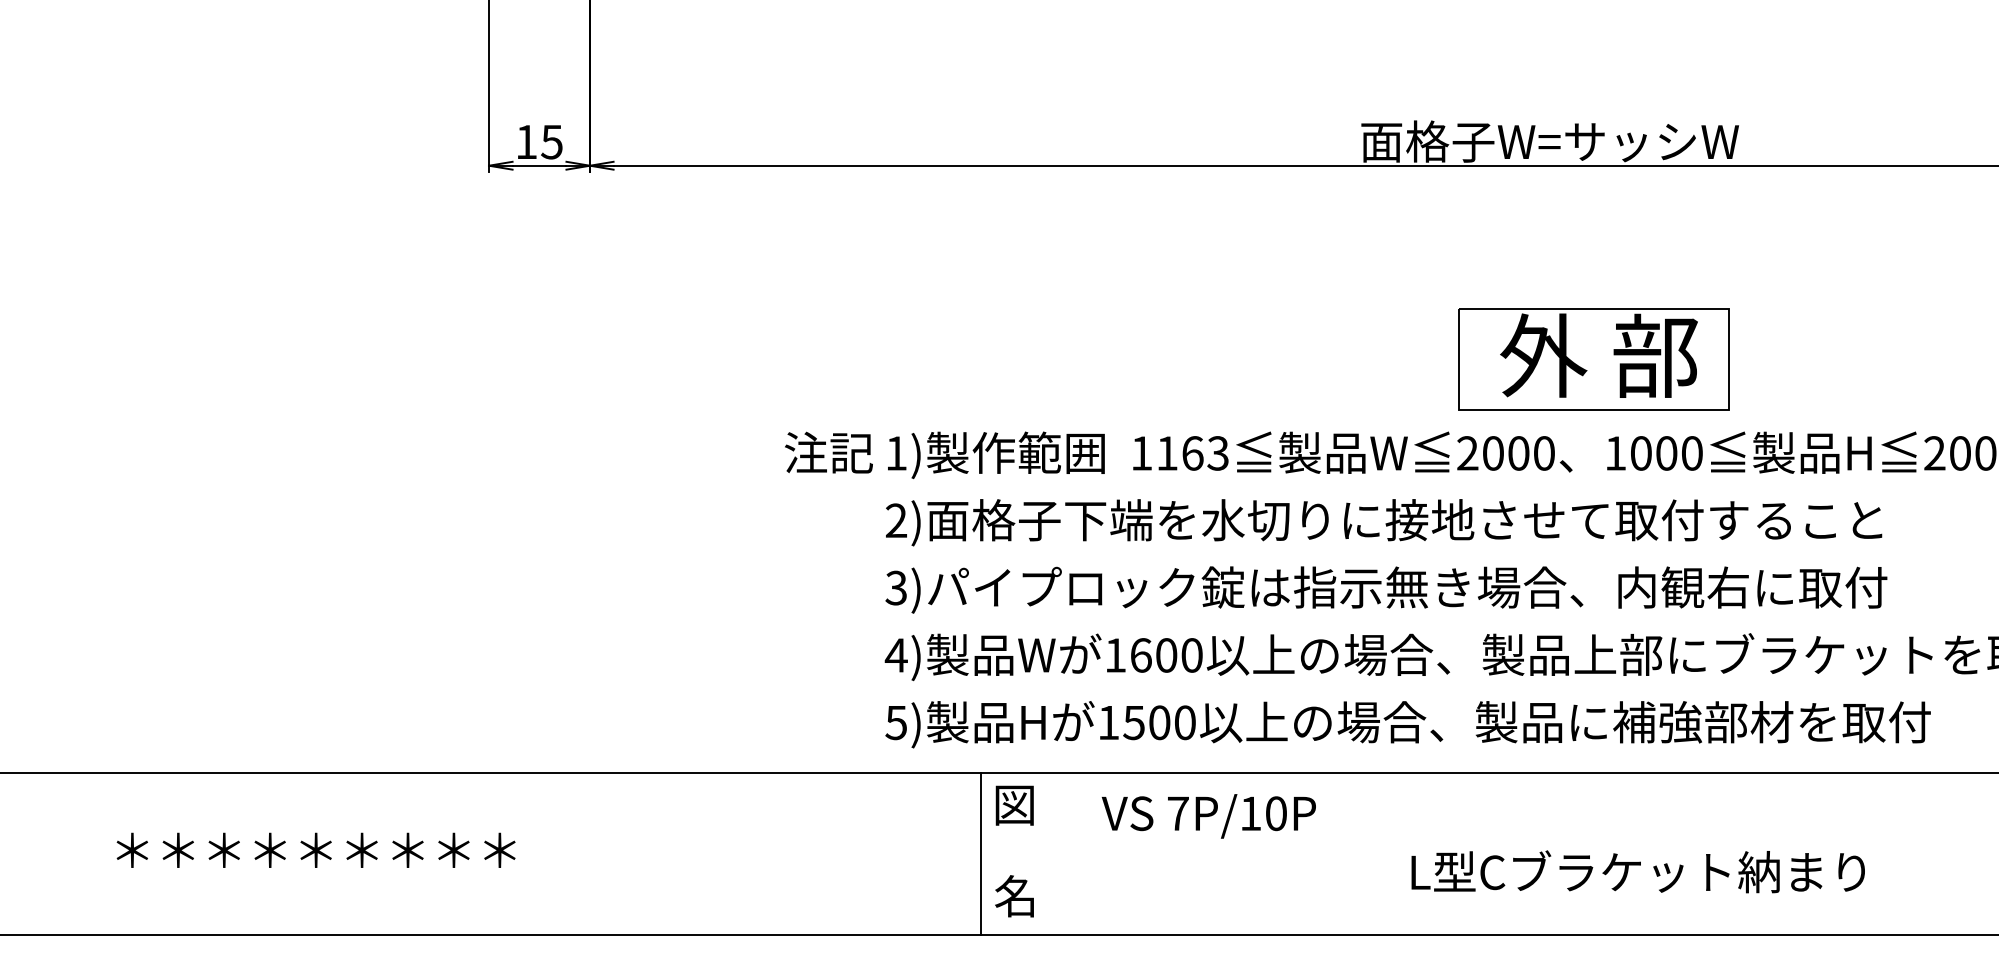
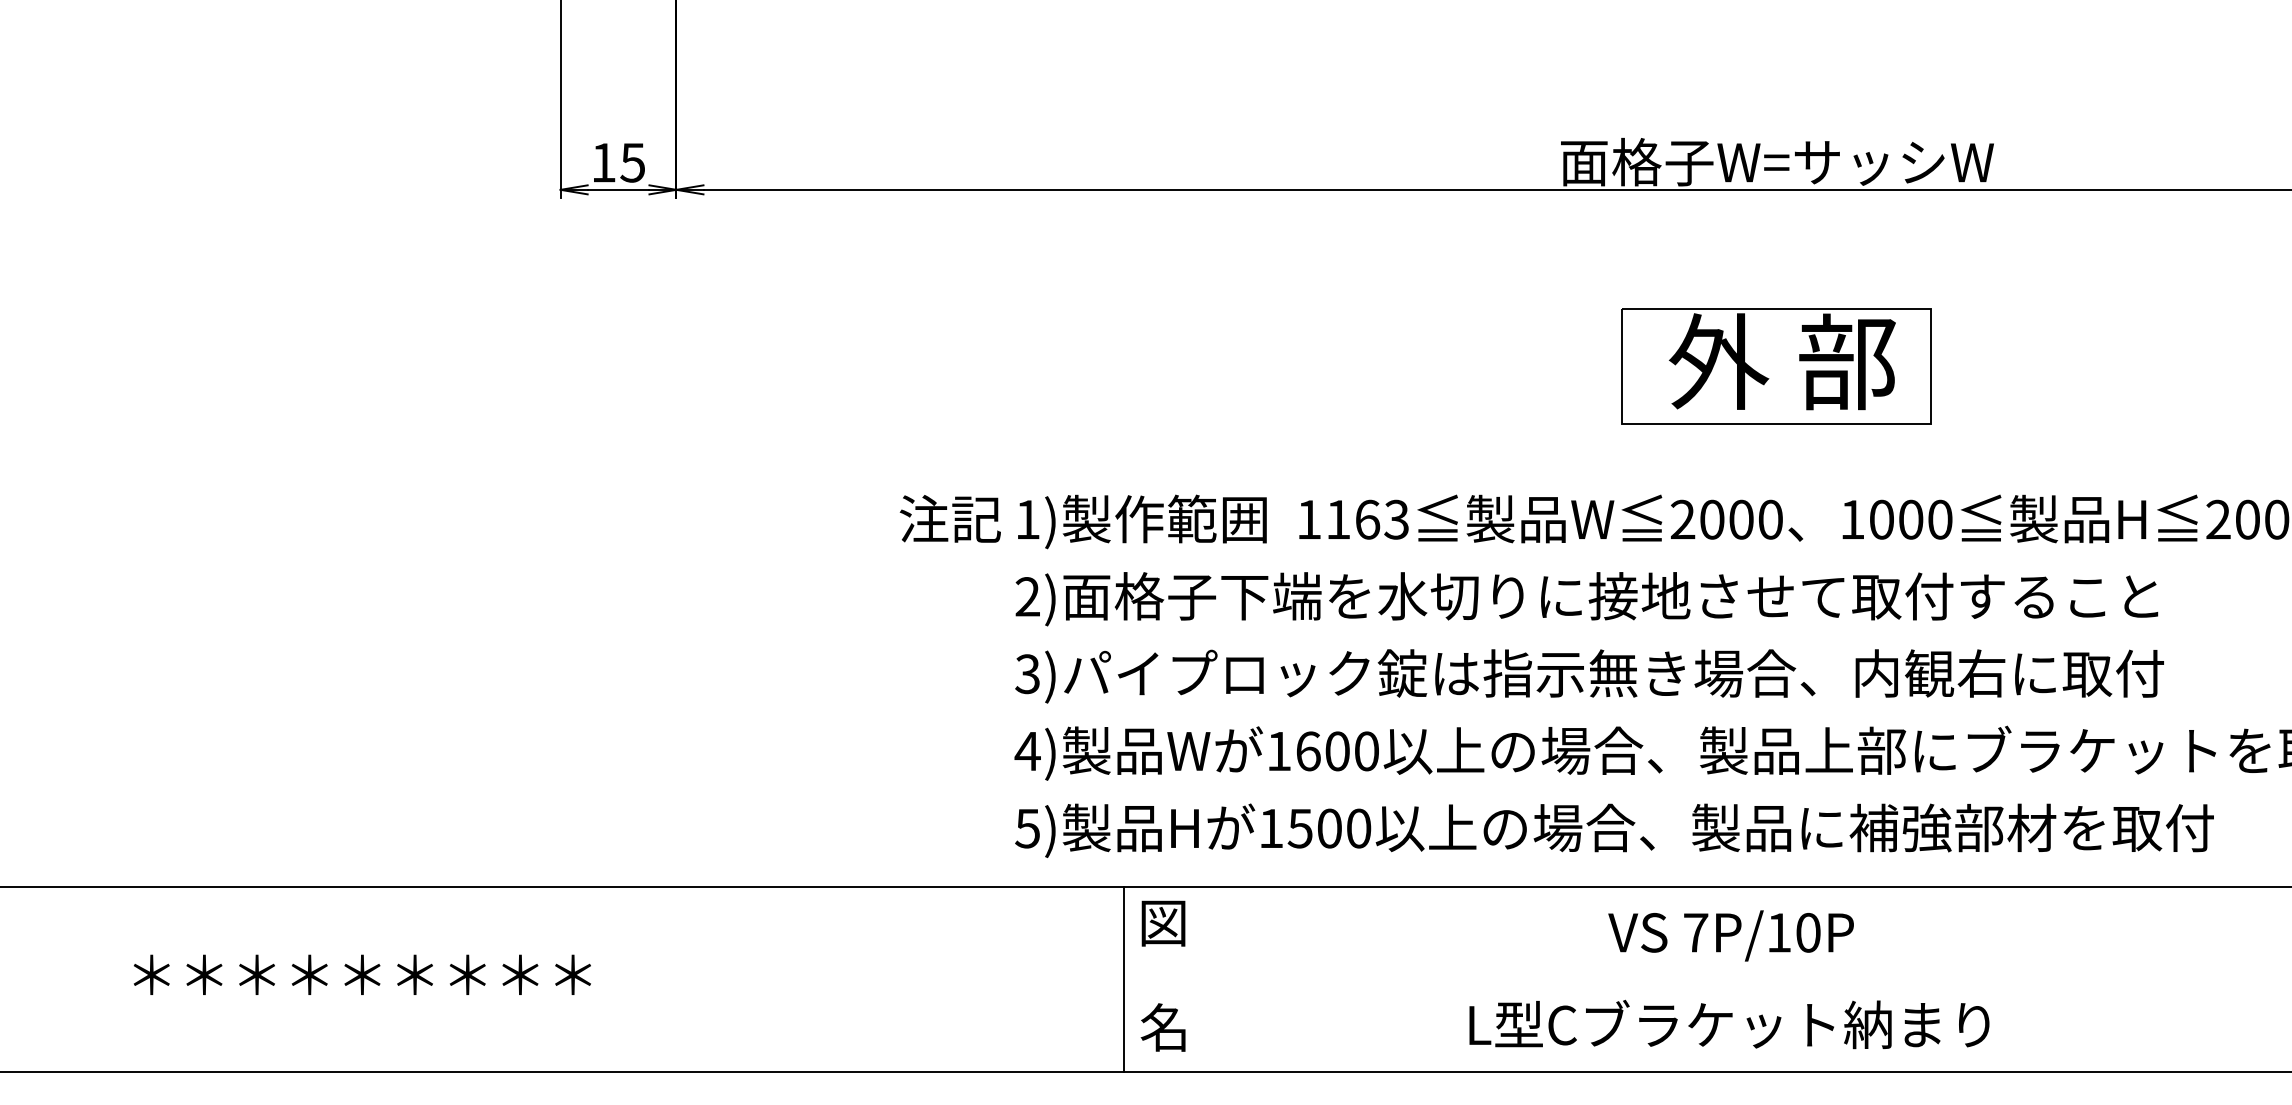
part: (1593, 359) -> (1776, 366), moved
text: (1208, 816) -> (1730, 935), moved
text: (1638, 871) -> (1729, 1024), moved

